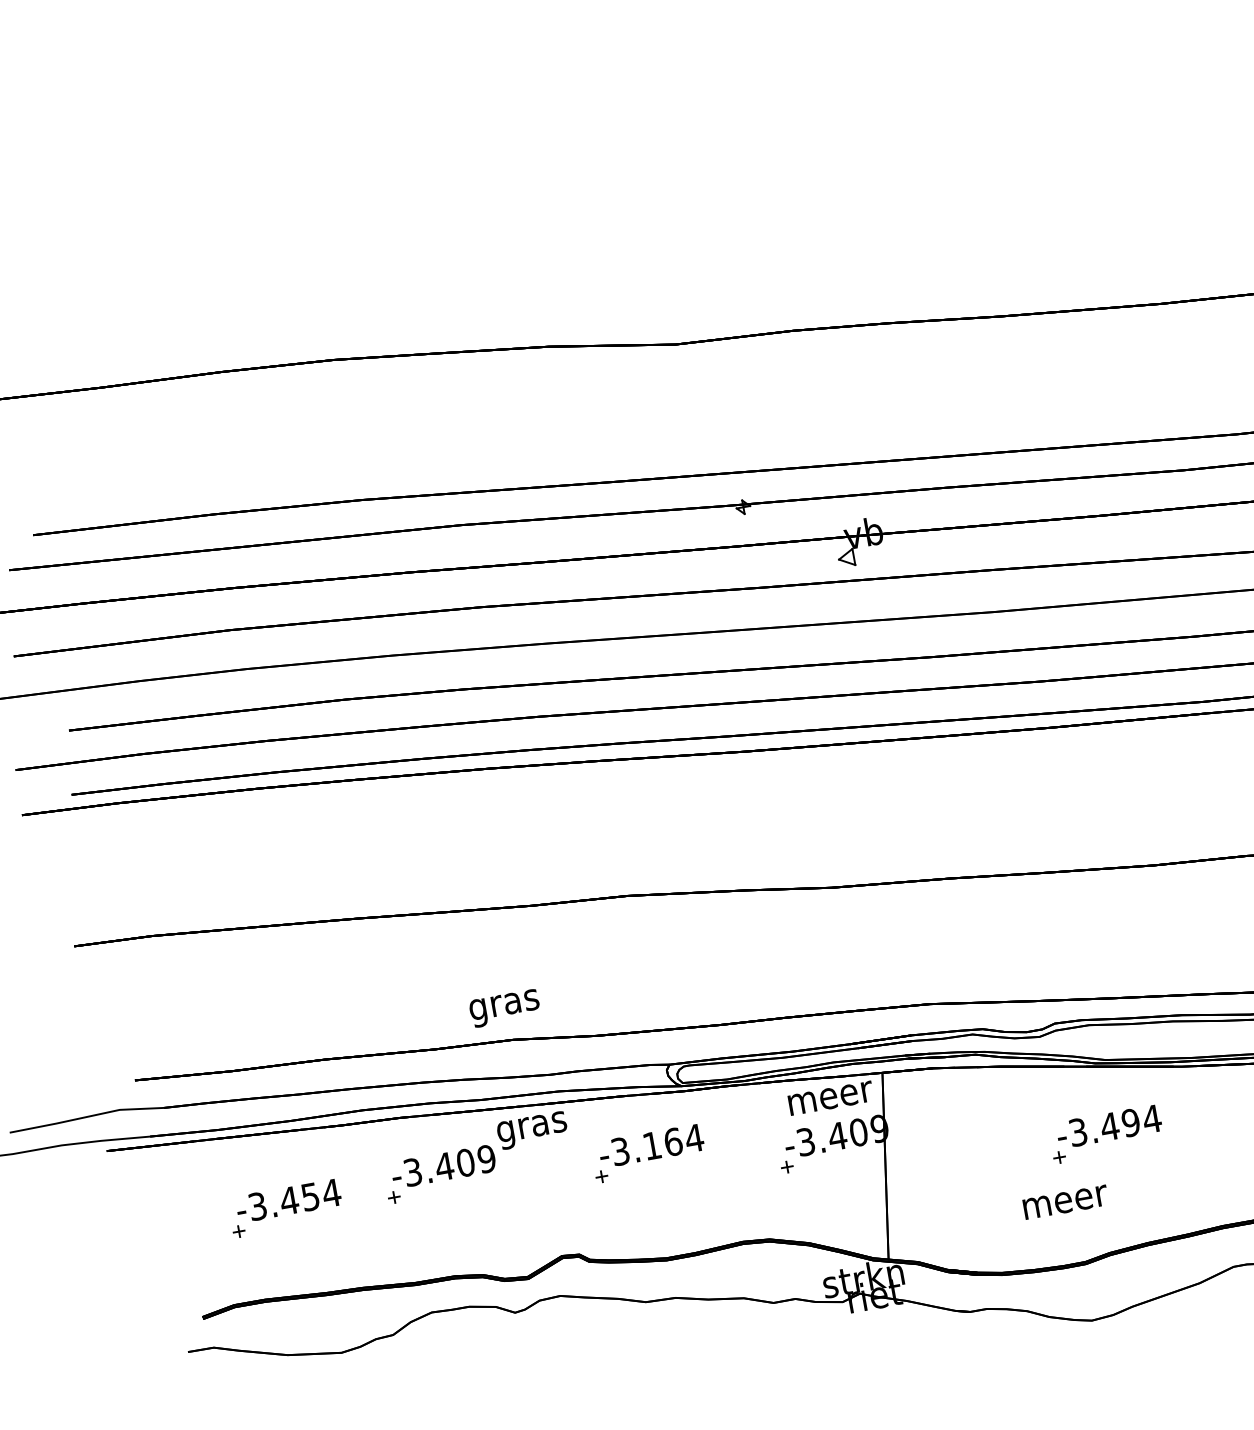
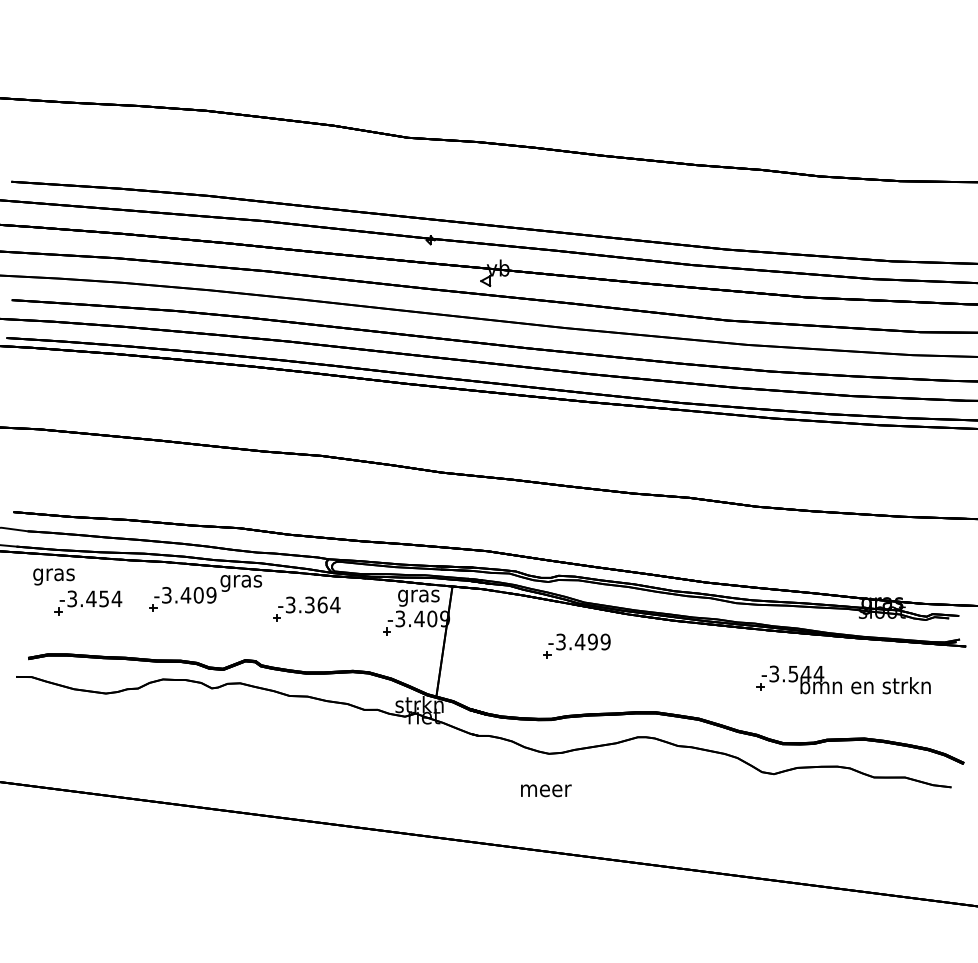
text: (503, 1007) -> (53, 576), moved
text: (831, 1100) -> (419, 597), meer -> gras
text: (1151, 1118) -> (605, 641), -3.494 -> -3.499
text: (651, 1145) -> (309, 604), -3.164 -> -3.364
text: (1066, 1201) -> (546, 790), moved

